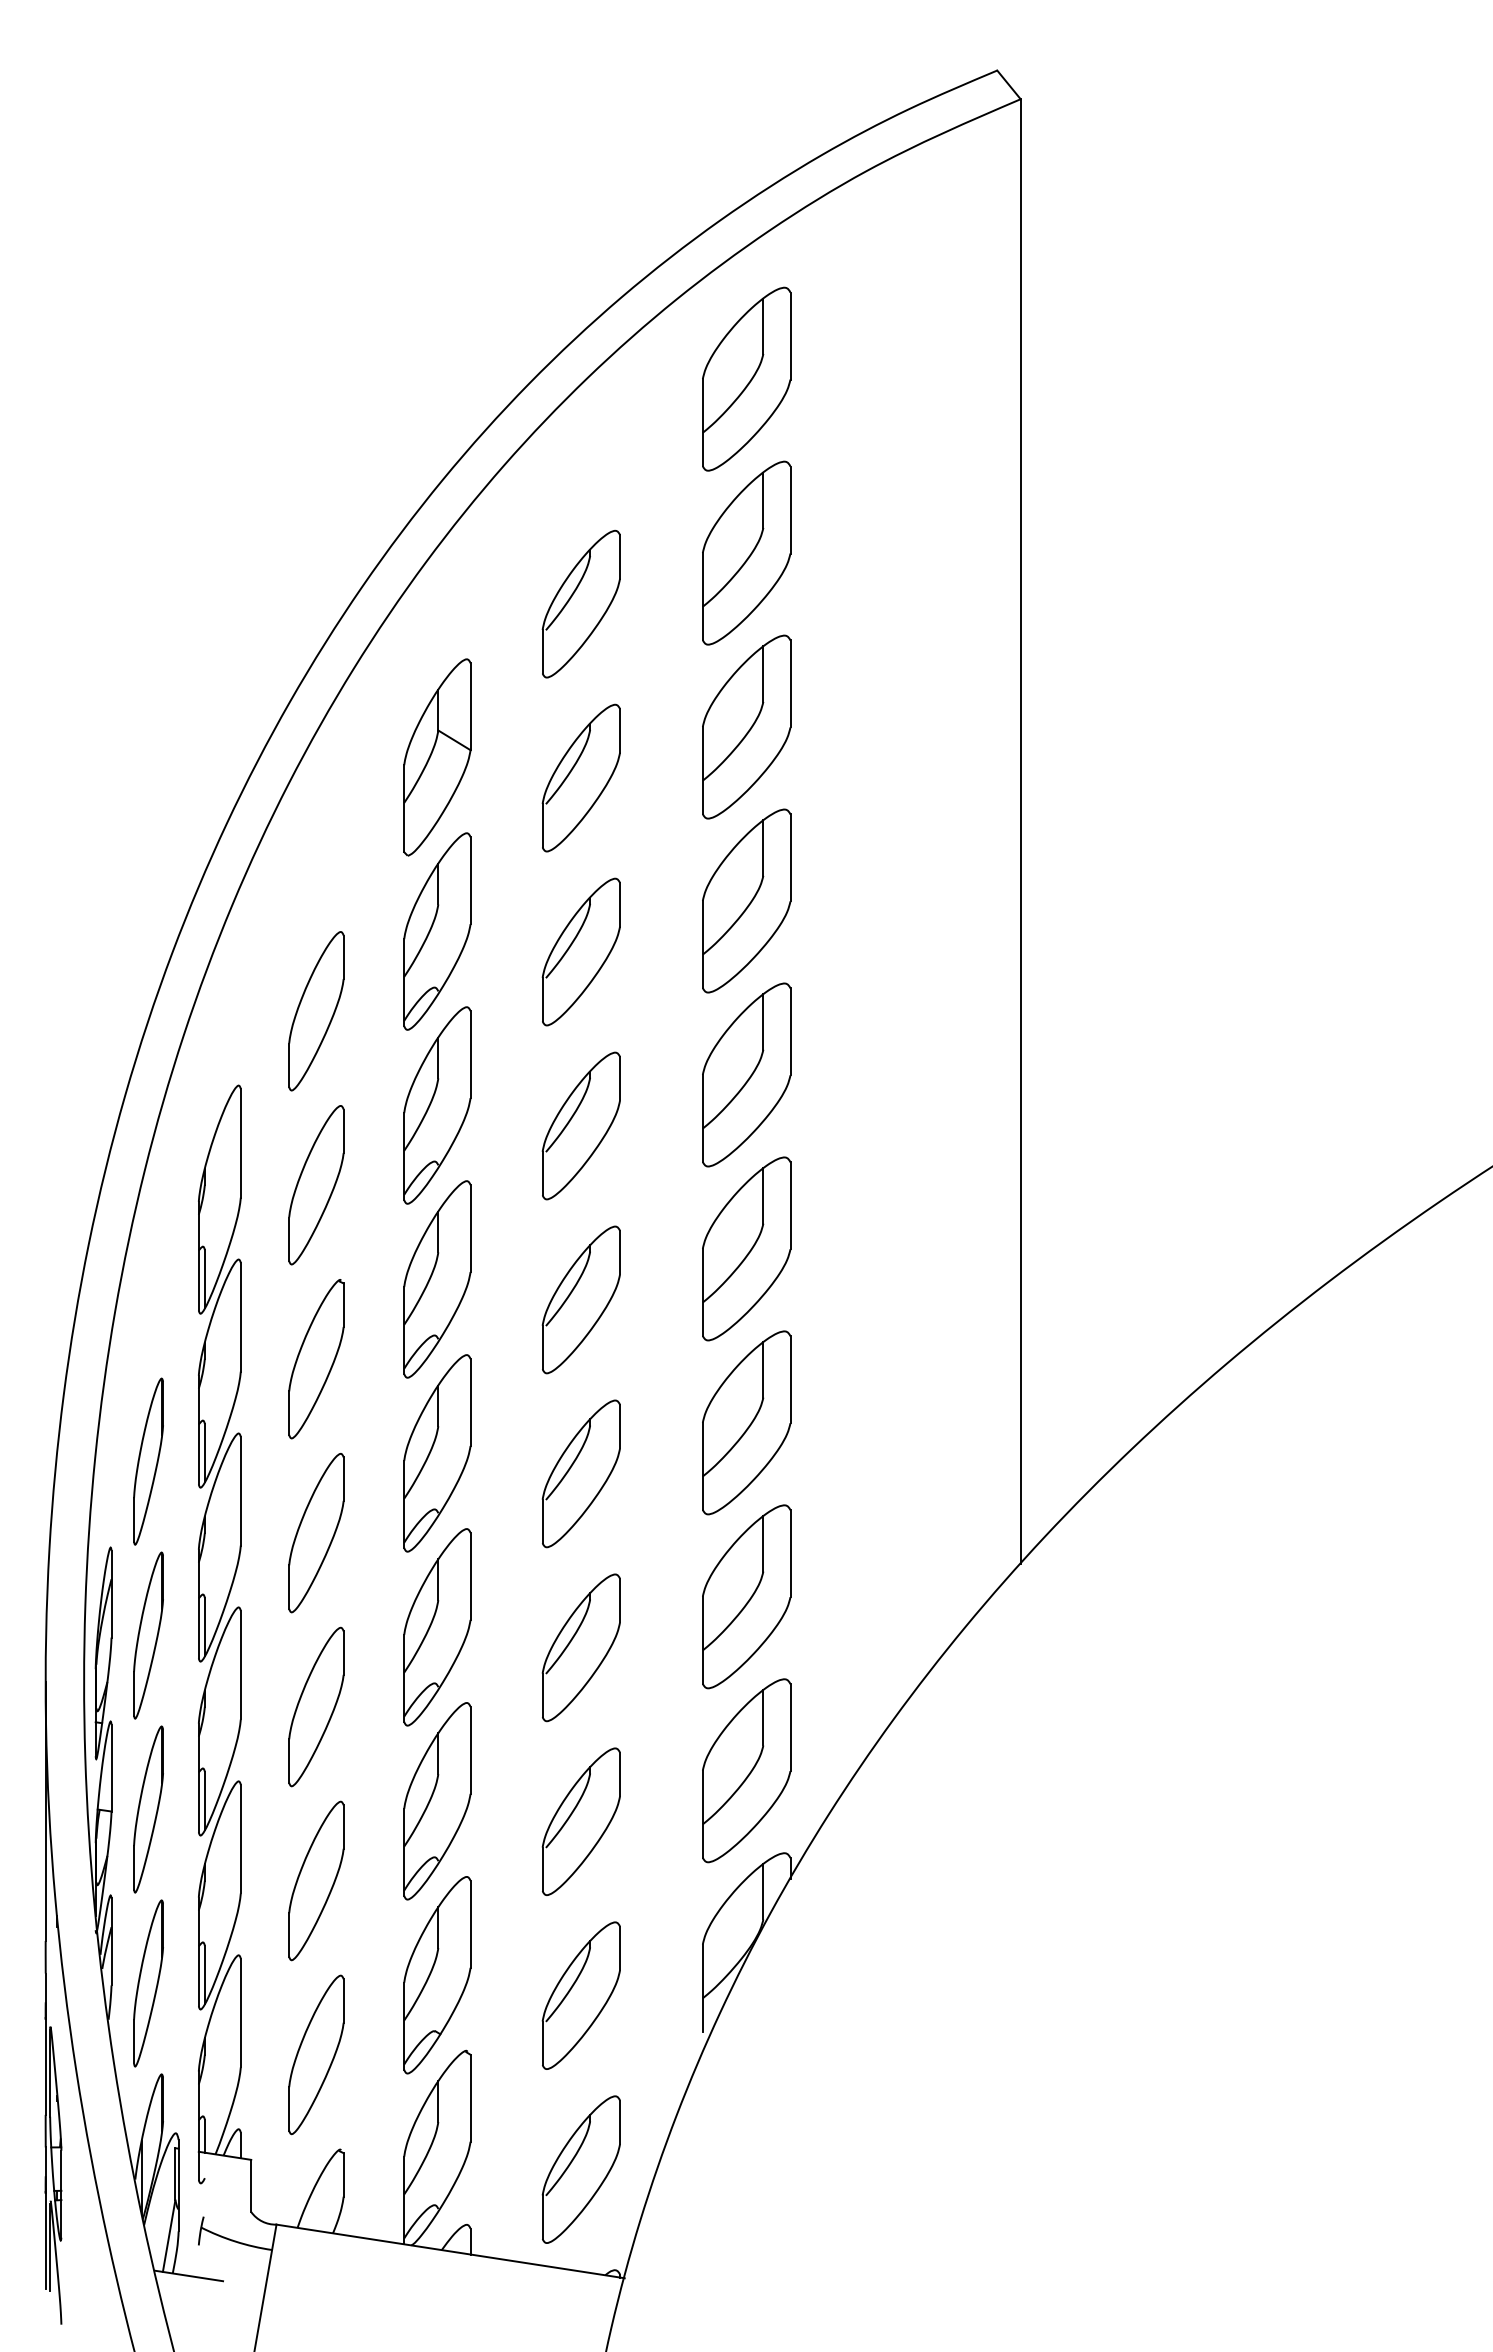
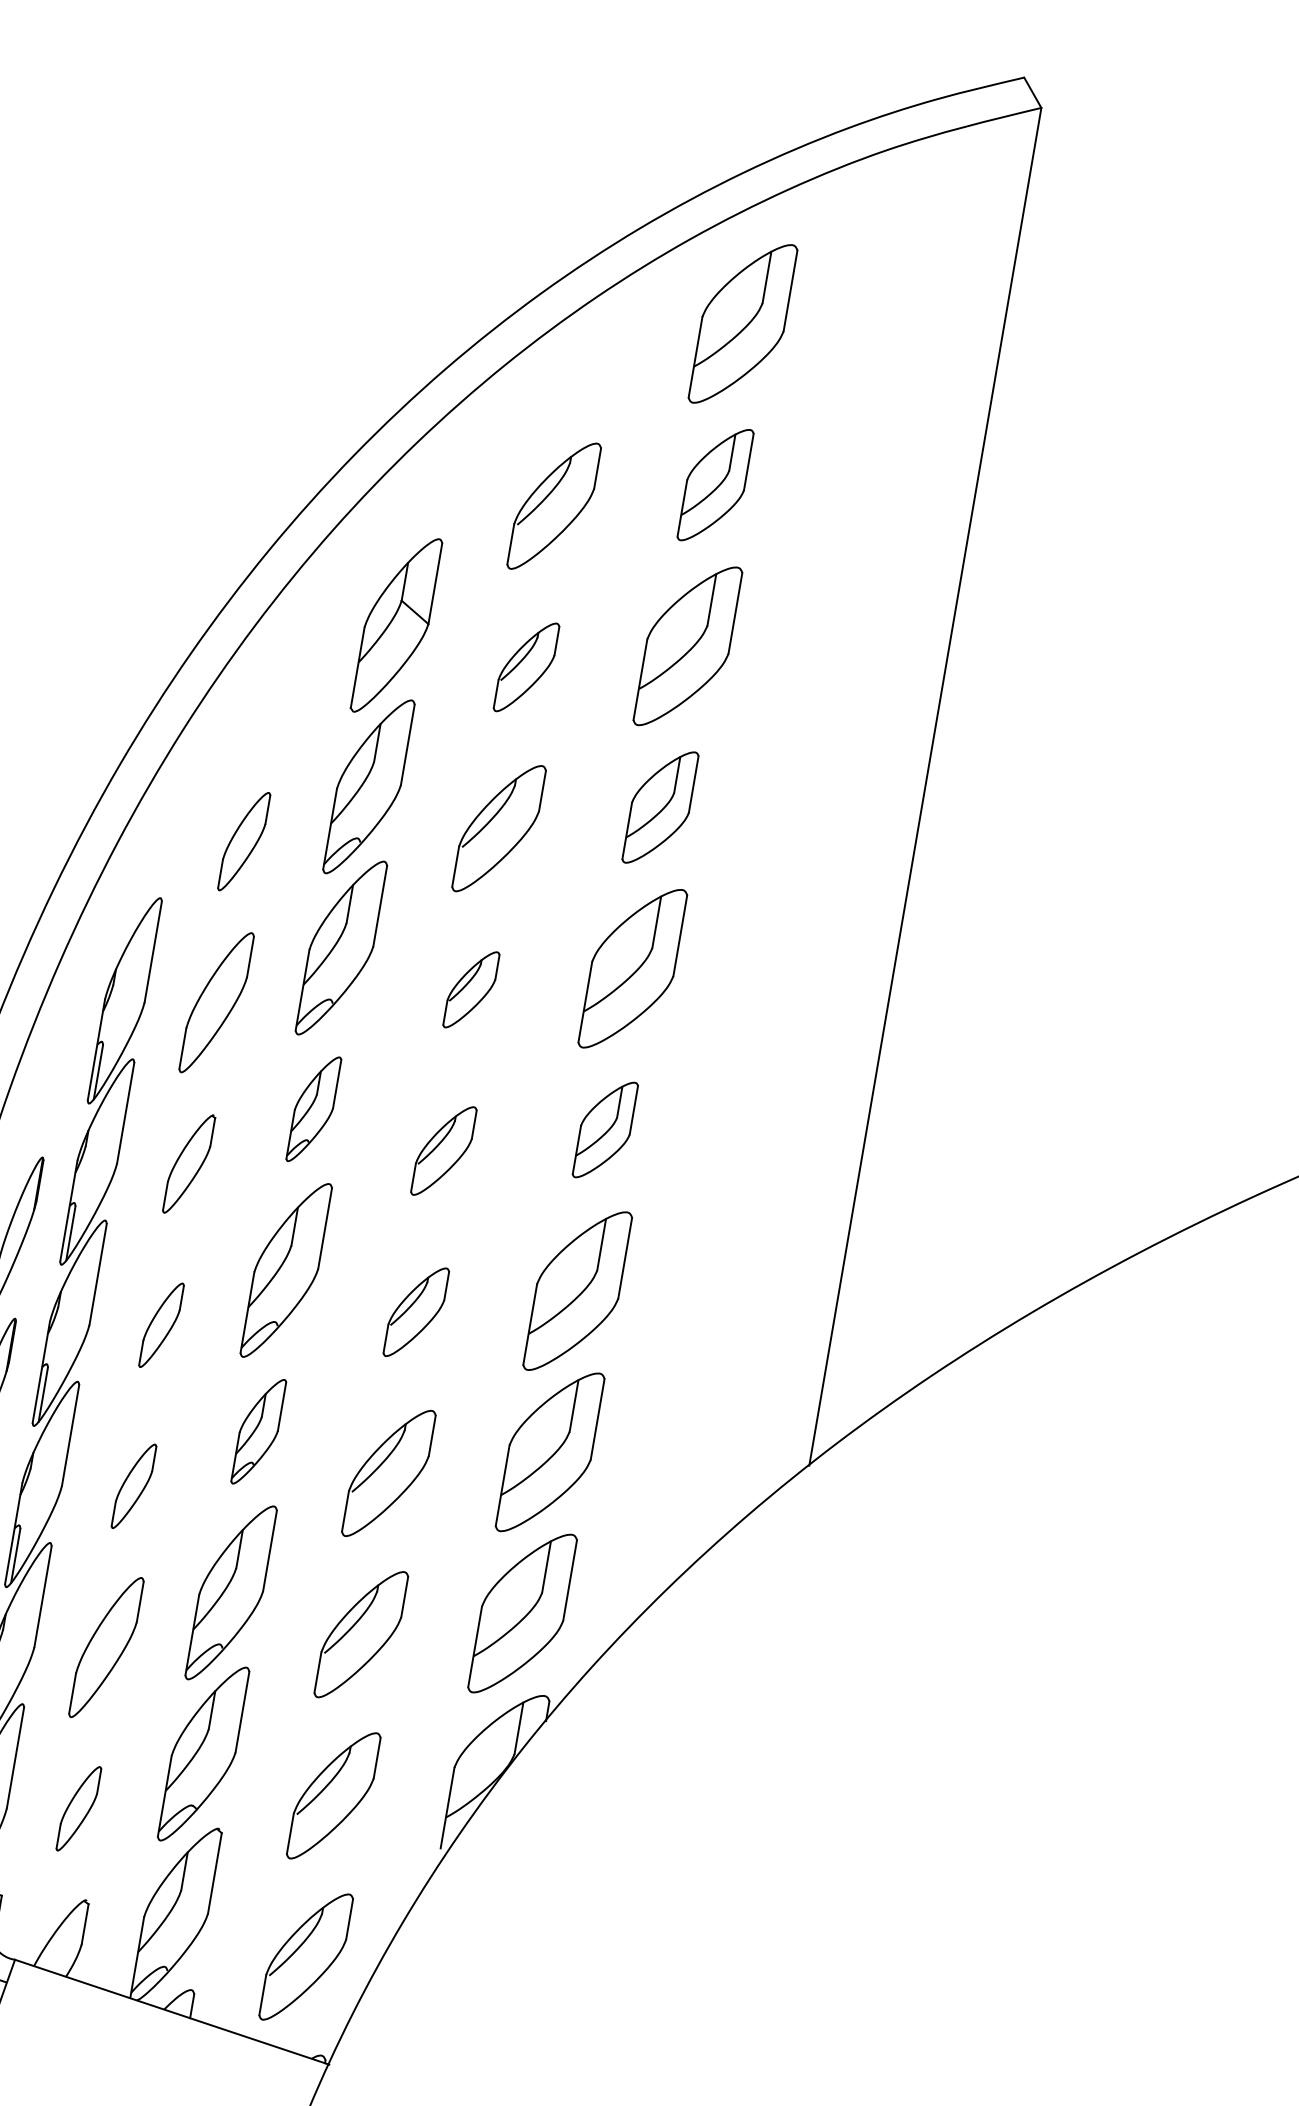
part: (746, 552) -> (715, 484), size x0.7
part: (580, 777) -> (525, 666), size x0.7
part: (746, 900) -> (660, 807), size x0.7
part: (316, 1011) -> (244, 841), size x0.7
part: (580, 1125) -> (470, 989), size x0.6
part: (746, 1248) -> (605, 1129), size x0.6
part: (437, 1279) -> (313, 1109), size x0.6
part: (580, 1299) -> (443, 1150), size x0.7
part: (316, 1359) -> (189, 1164), size x0.7
part: (580, 1473) -> (415, 1311), size x0.7
part: (316, 1533) -> (161, 1325), size x0.6
part: (437, 1627) -> (258, 1431), size x0.6
part: (316, 1706) -> (134, 1485), size x0.6
part: (316, 2054) -> (79, 1808), size x0.6

